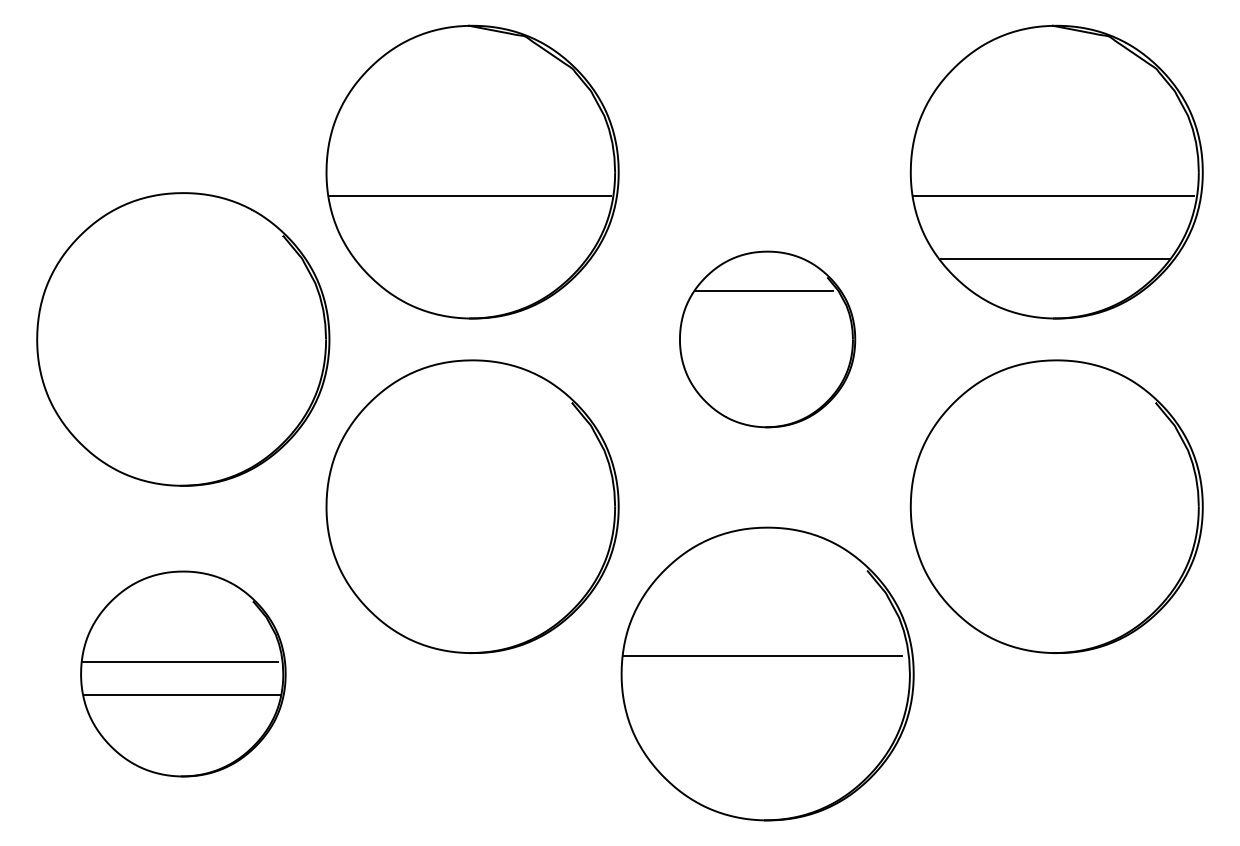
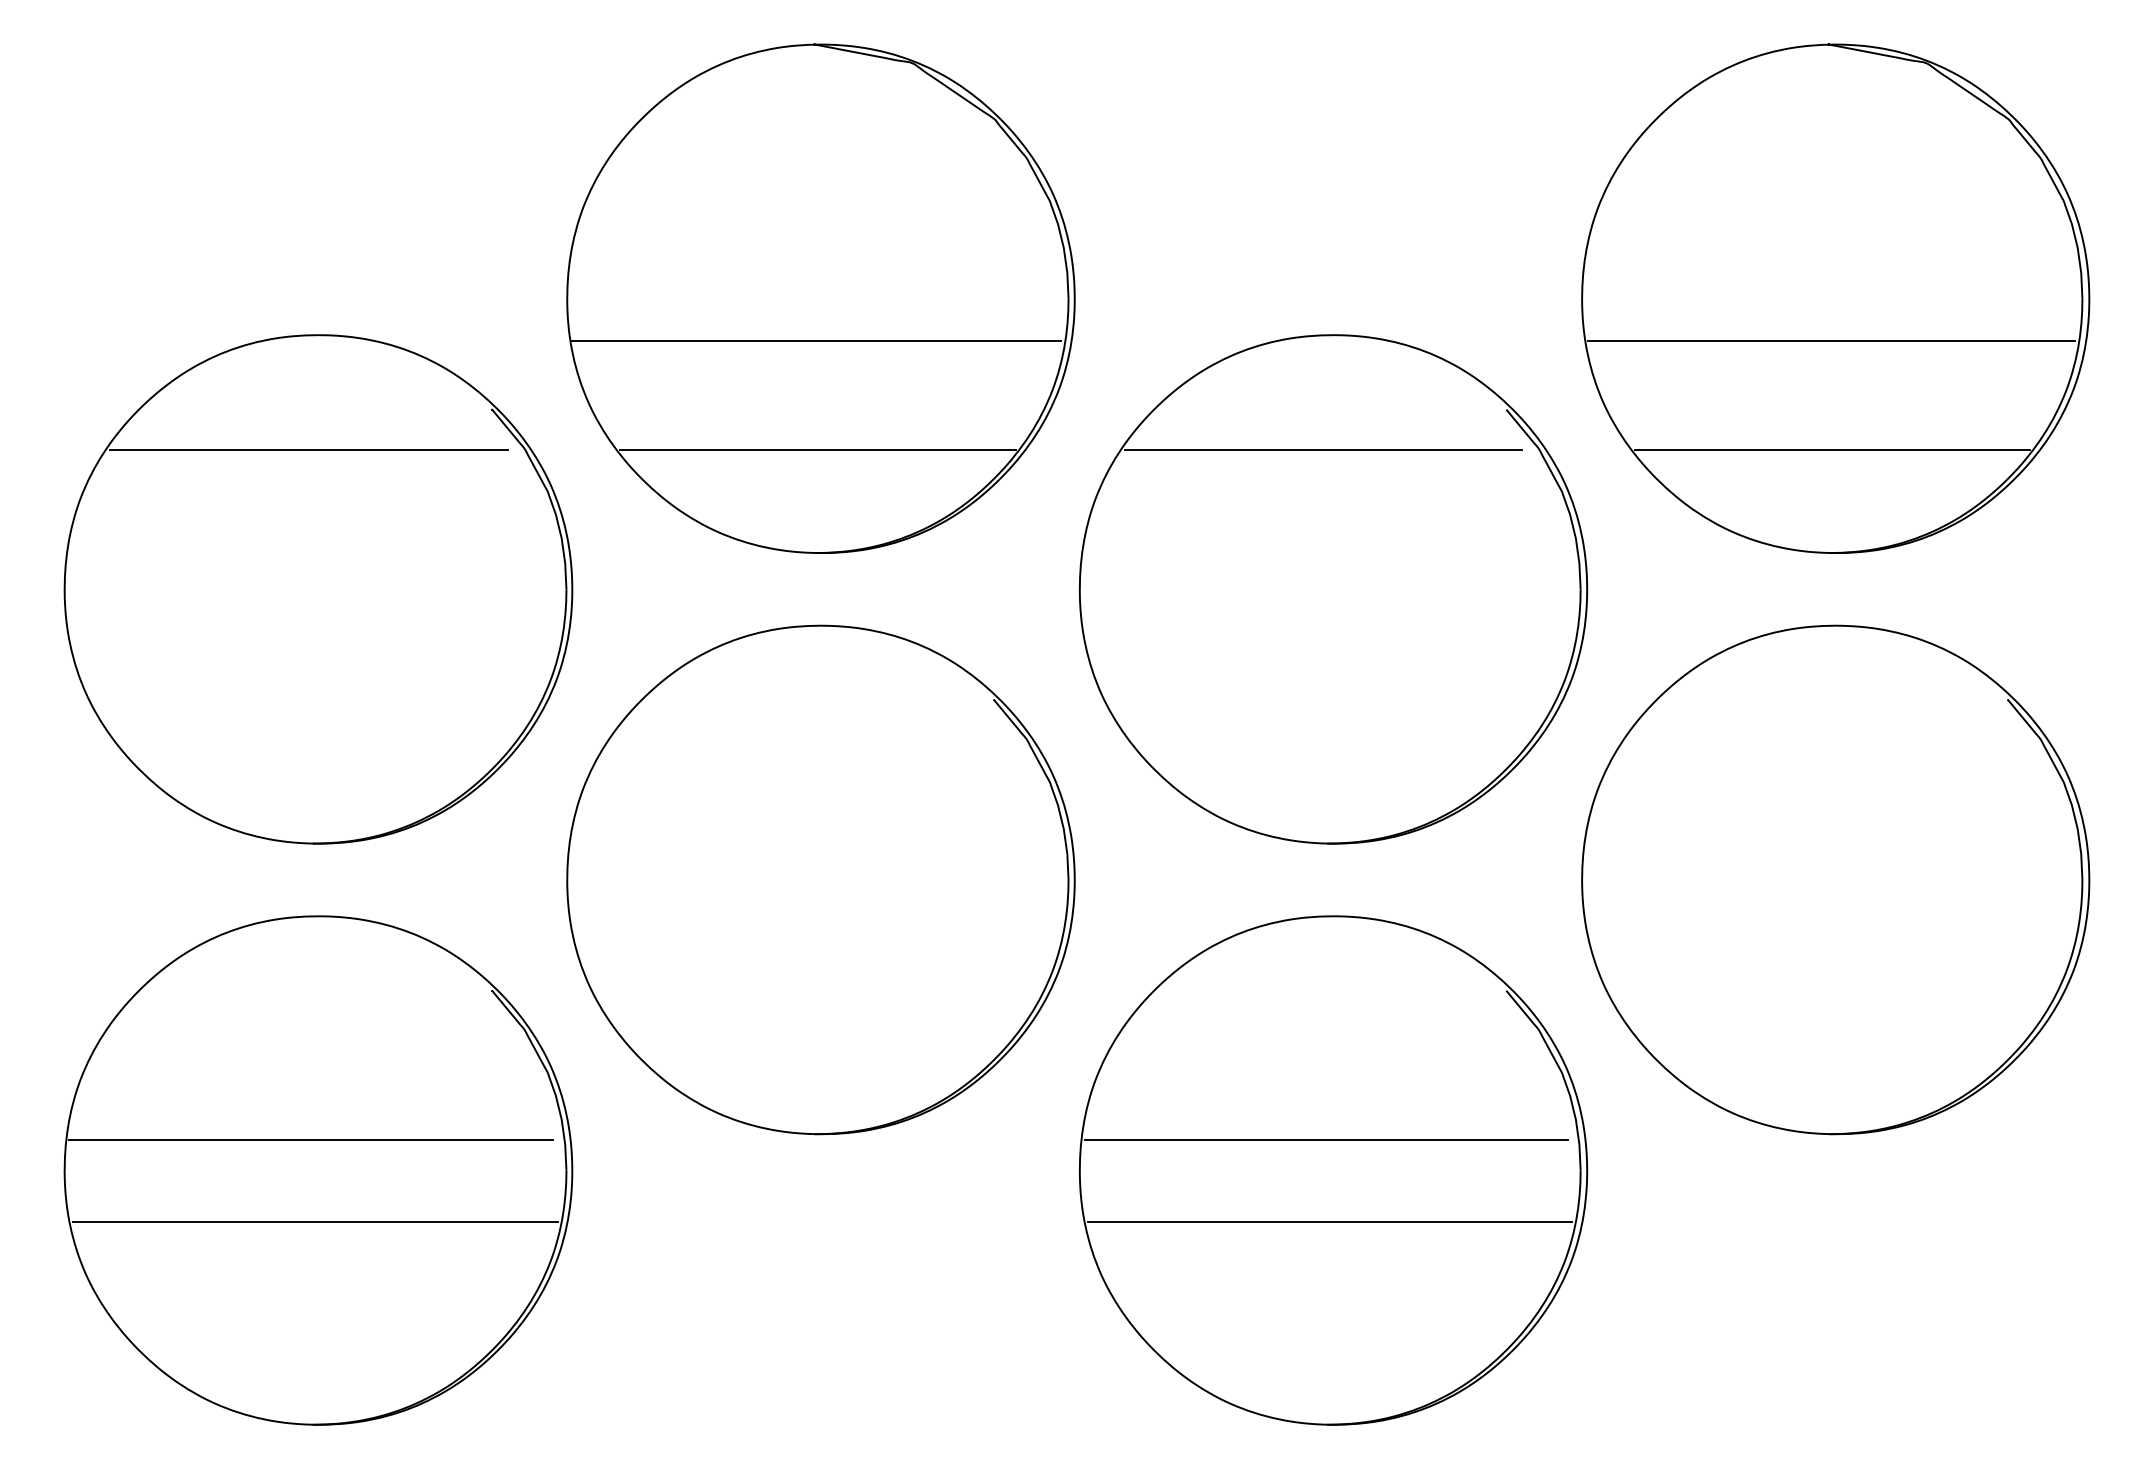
line: (177, 258) -> (308, 448), added
line: (470, 258) -> (817, 448), added
part: (767, 339) -> (1333, 589), size x1.67
part: (183, 673) -> (318, 1169), size x1.43
line: (765, 703) -> (1329, 1221), added

